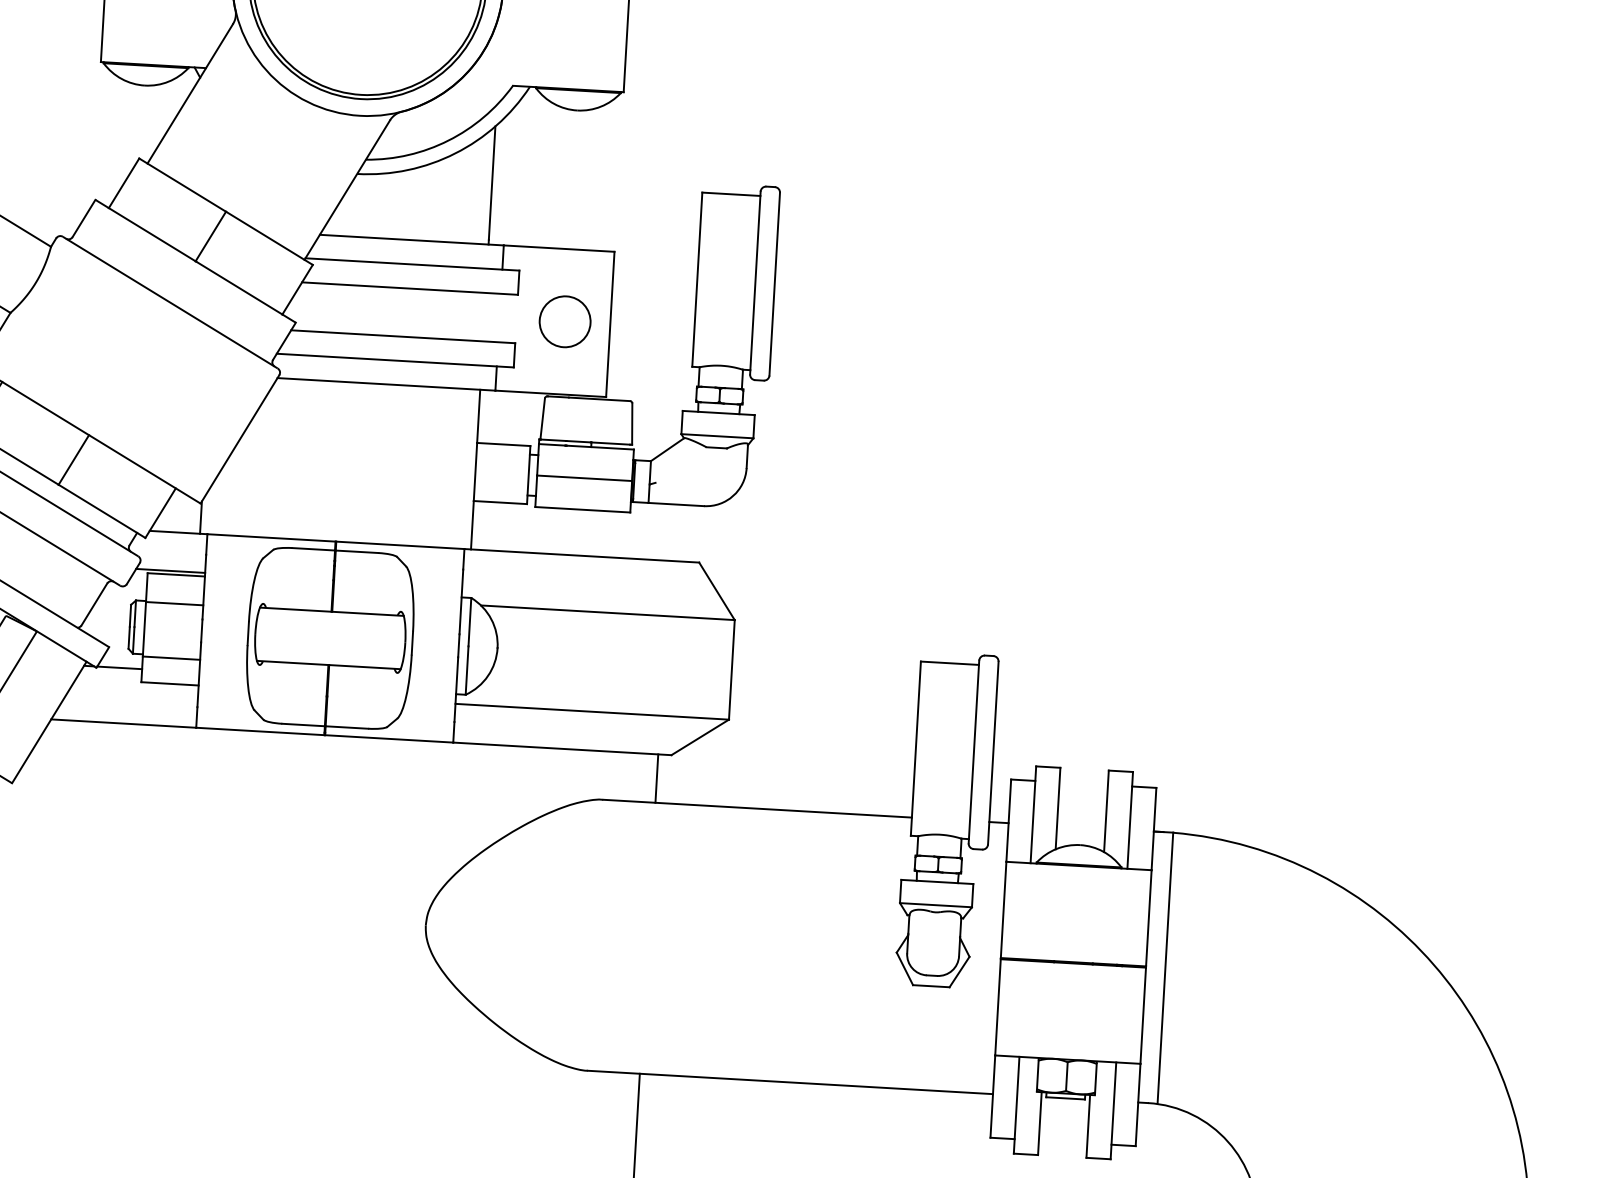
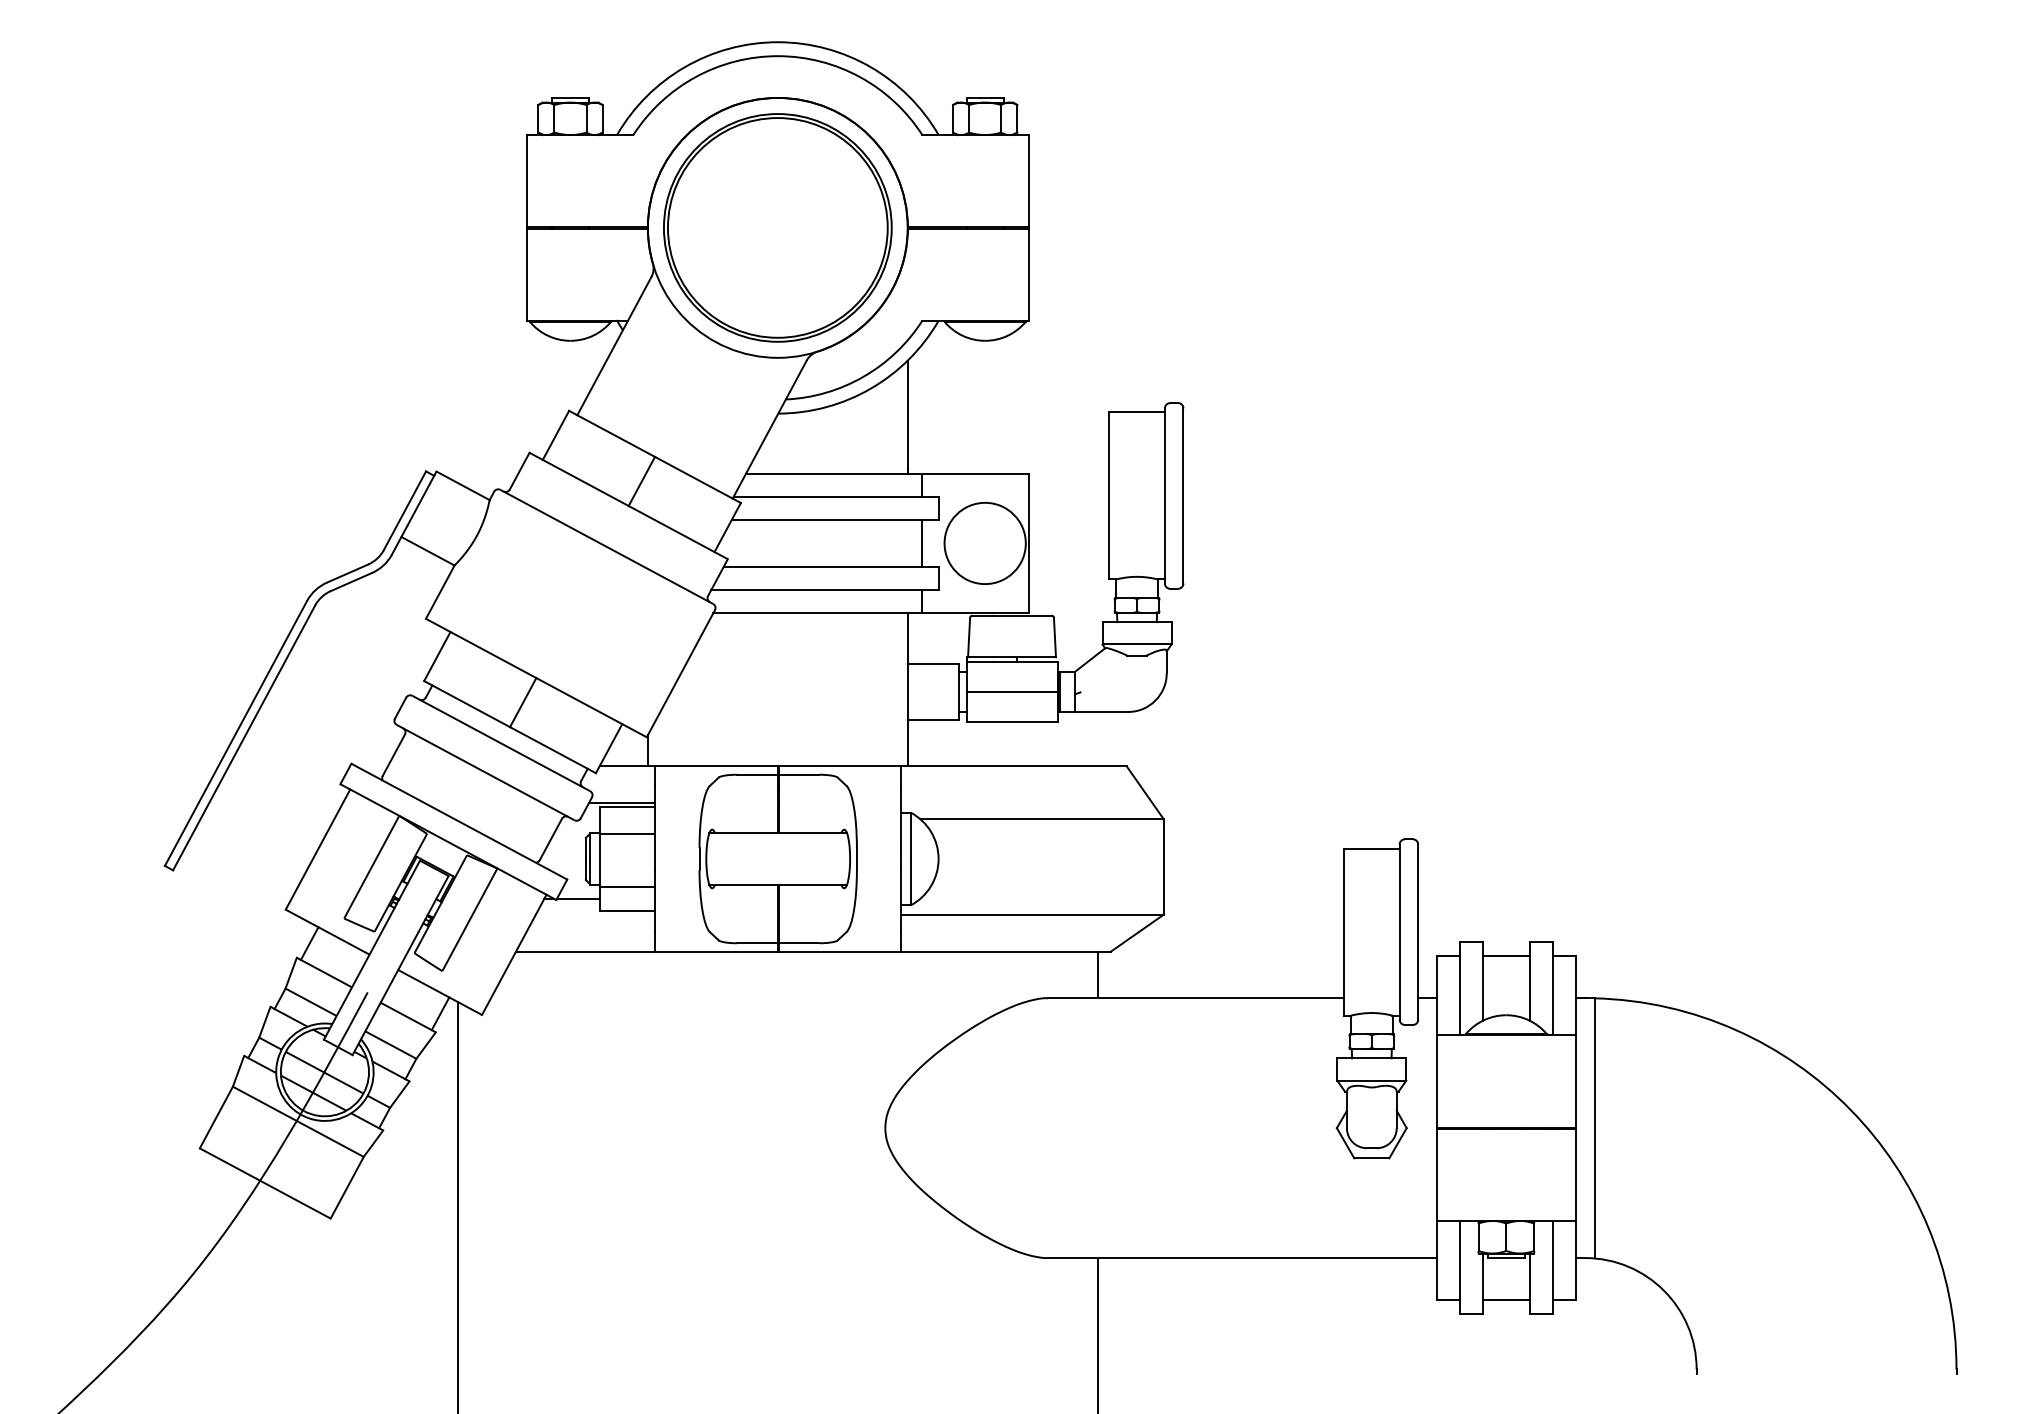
line: (499, 318) -> (922, 543), added
circle: (564, 321) -> (984, 543), size x1.67
line: (1083, 783) -> (1506, 956), added
line: (1063, 1141) -> (1506, 1299), added

